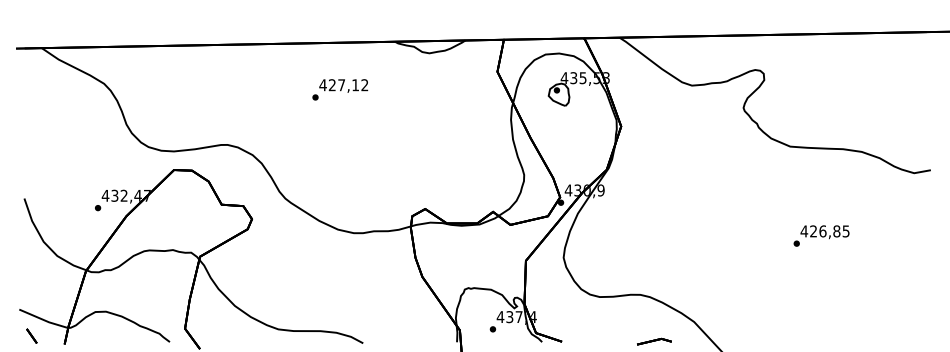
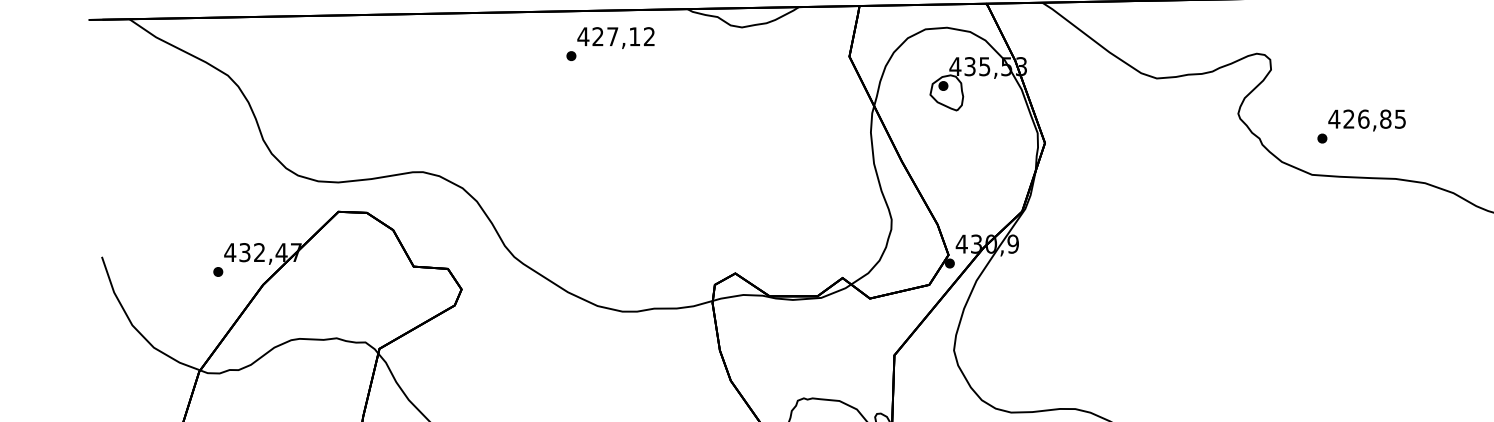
text: (340, 89) -> (610, 43), moved
text: (821, 235) -> (1361, 125), moved

